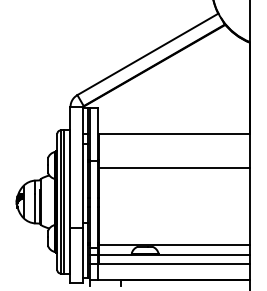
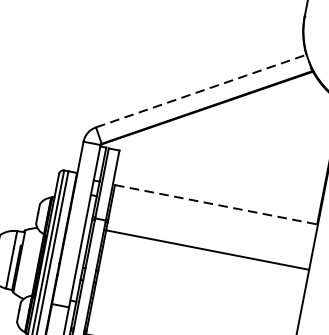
line: (148, 54) -> (202, 91), solid -> dashed
line: (174, 133) -> (216, 204), solid -> dashed

